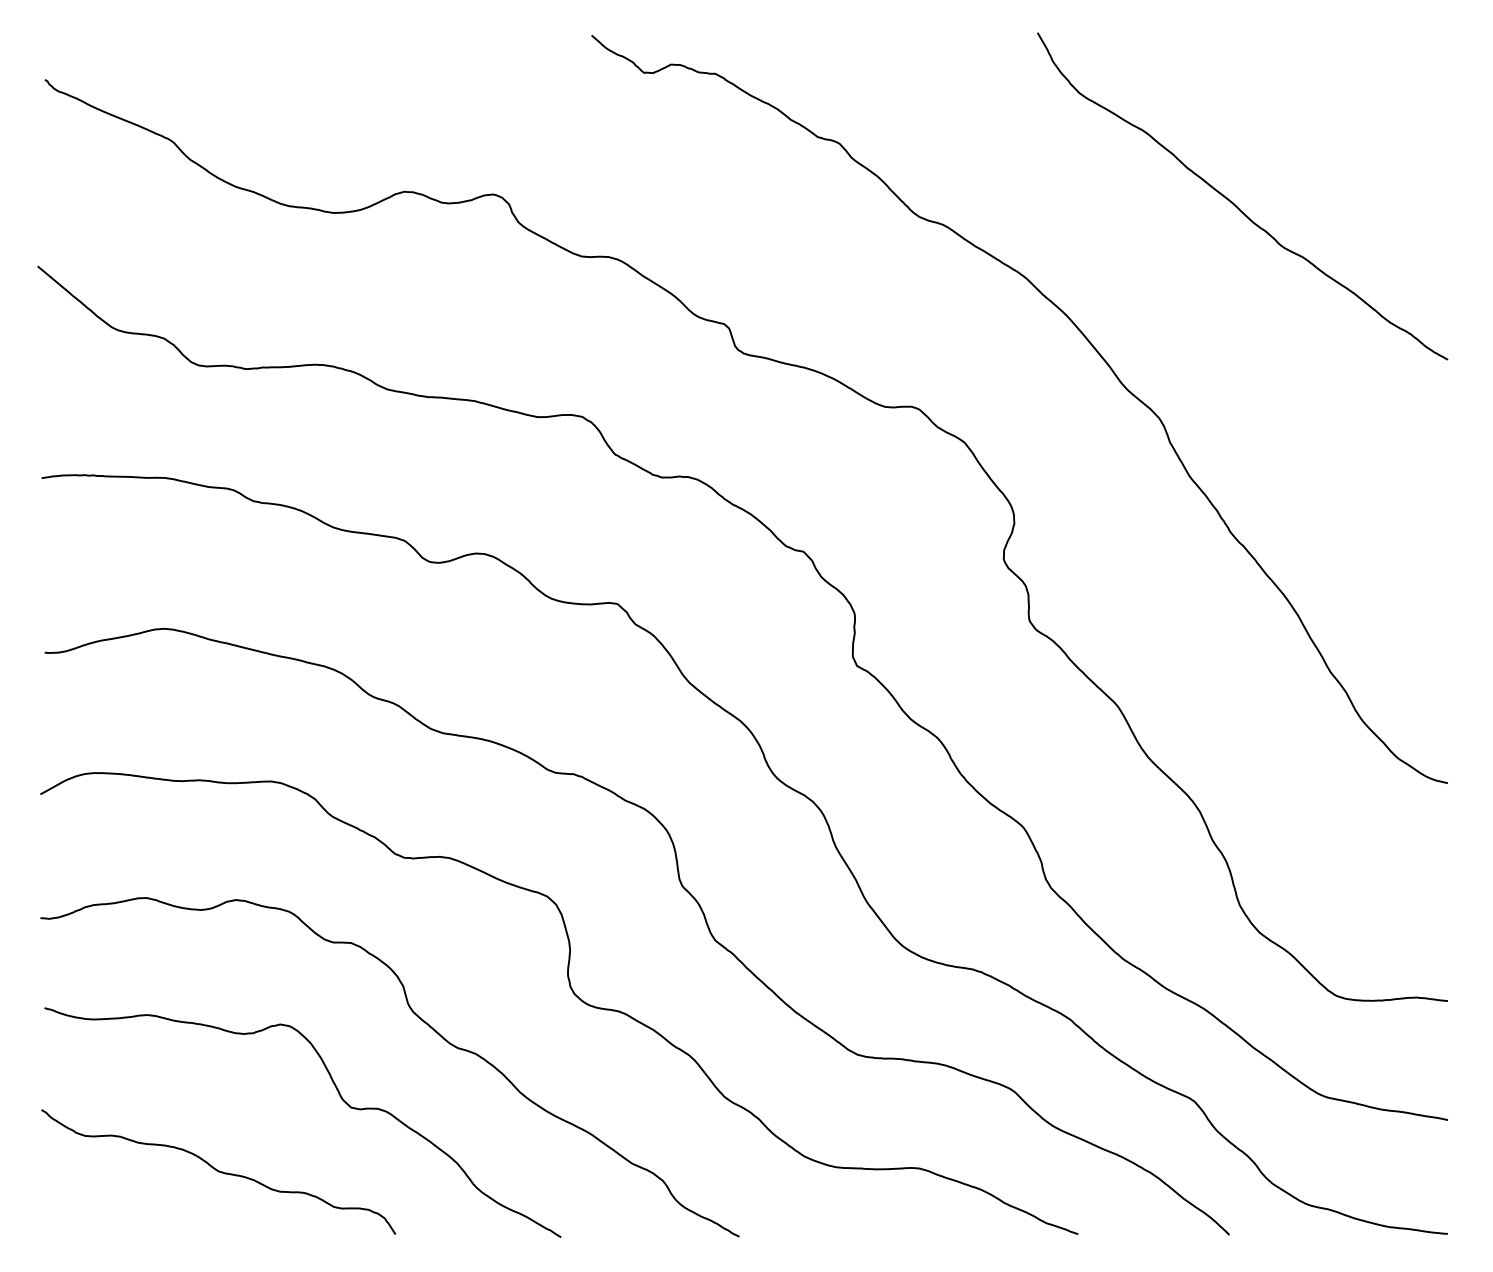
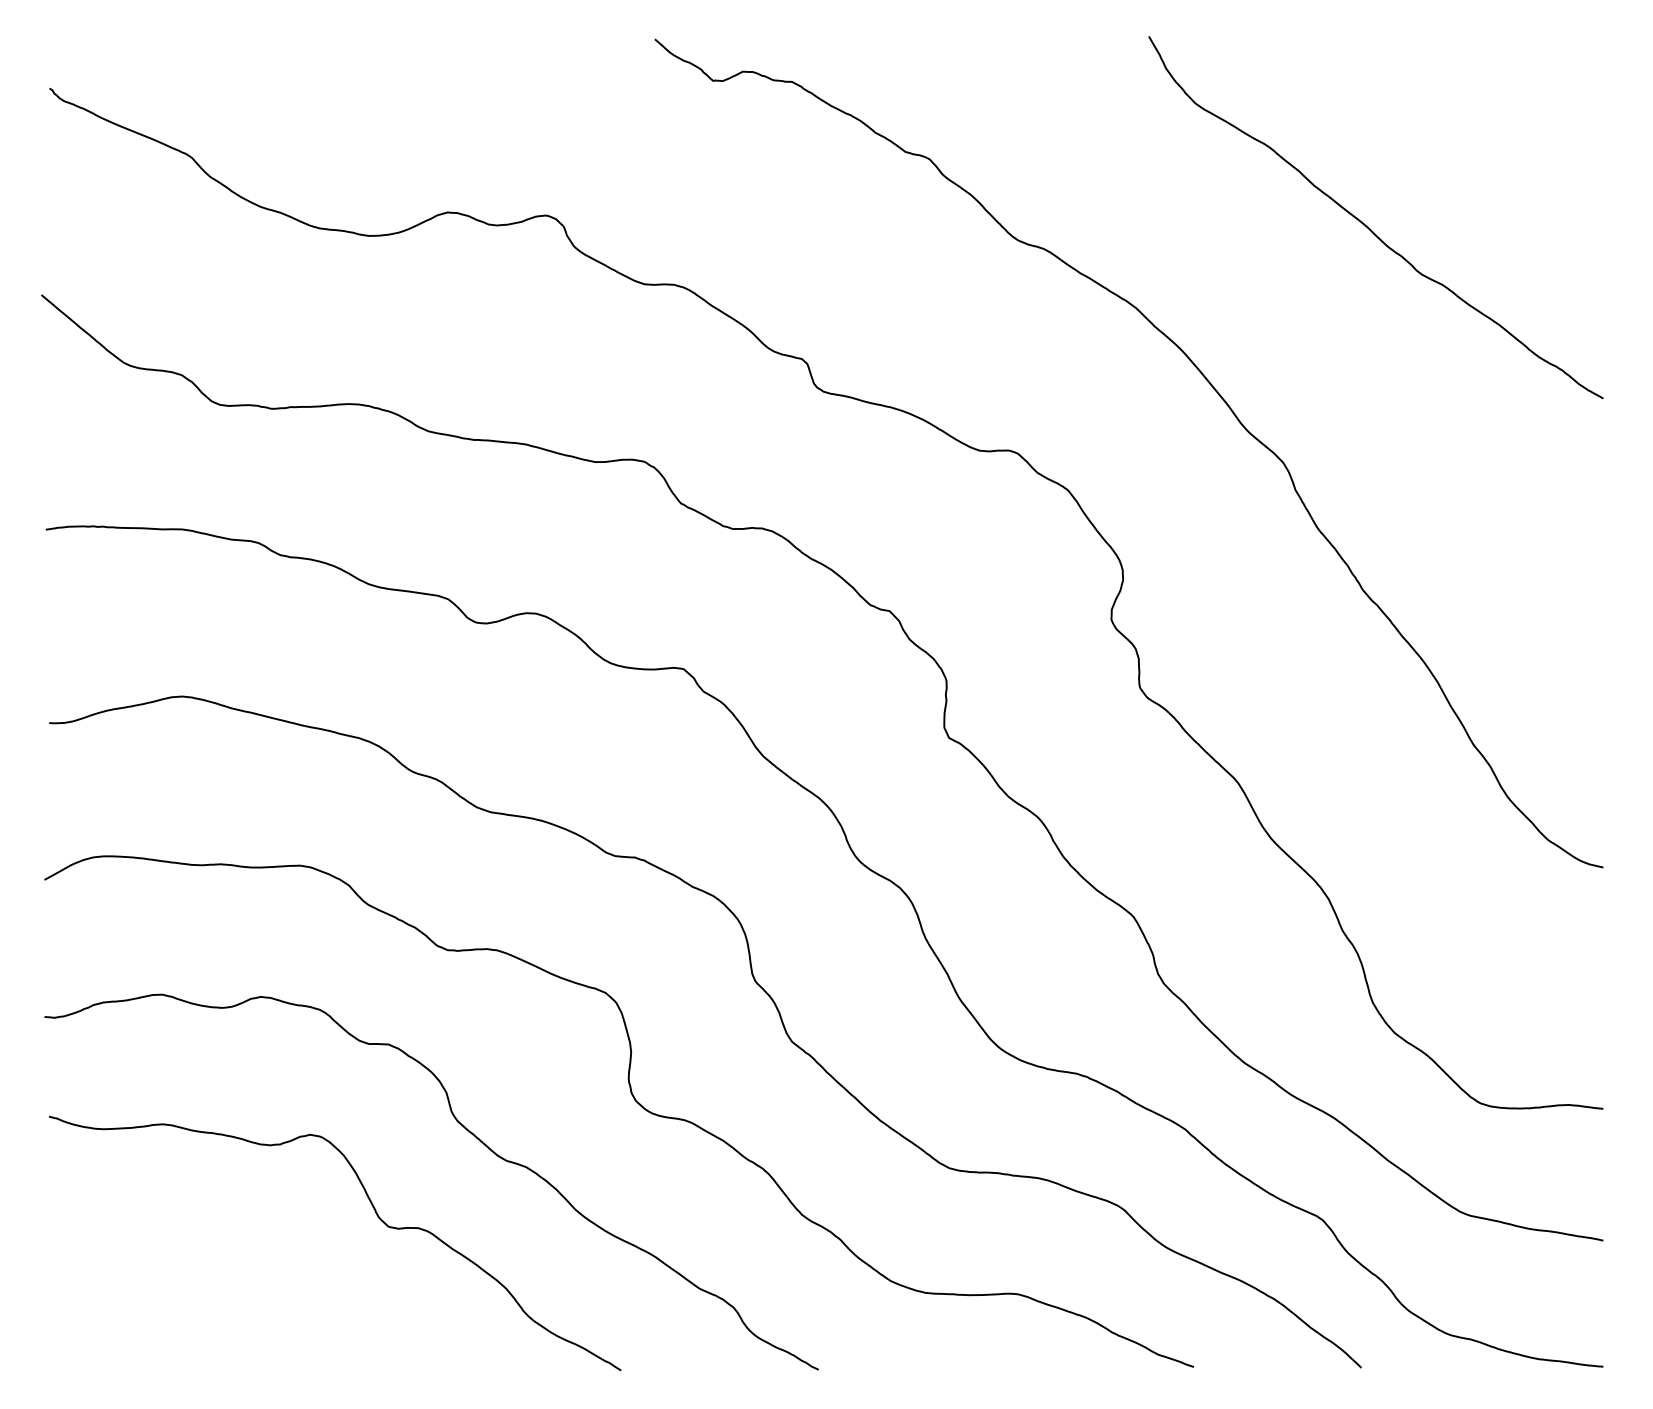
curve: (218, 1171) -> (241, 1297), removed

